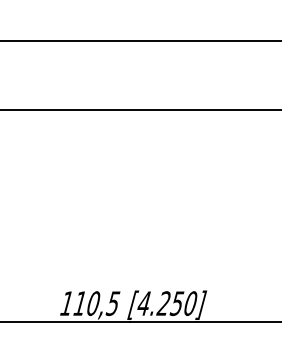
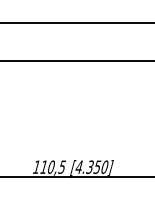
text: (162, 304) -> (89, 167), [4.250] -> [4.350]

